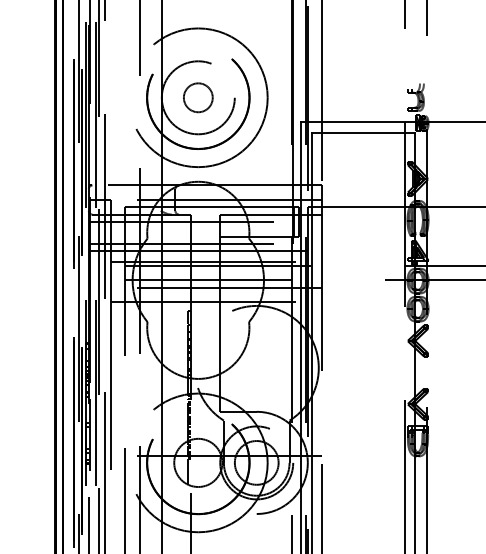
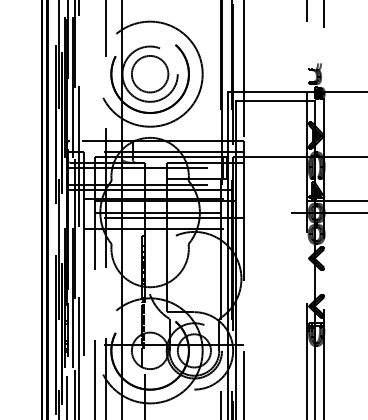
circle: (197, 96) -> (149, 73), size x1.67

